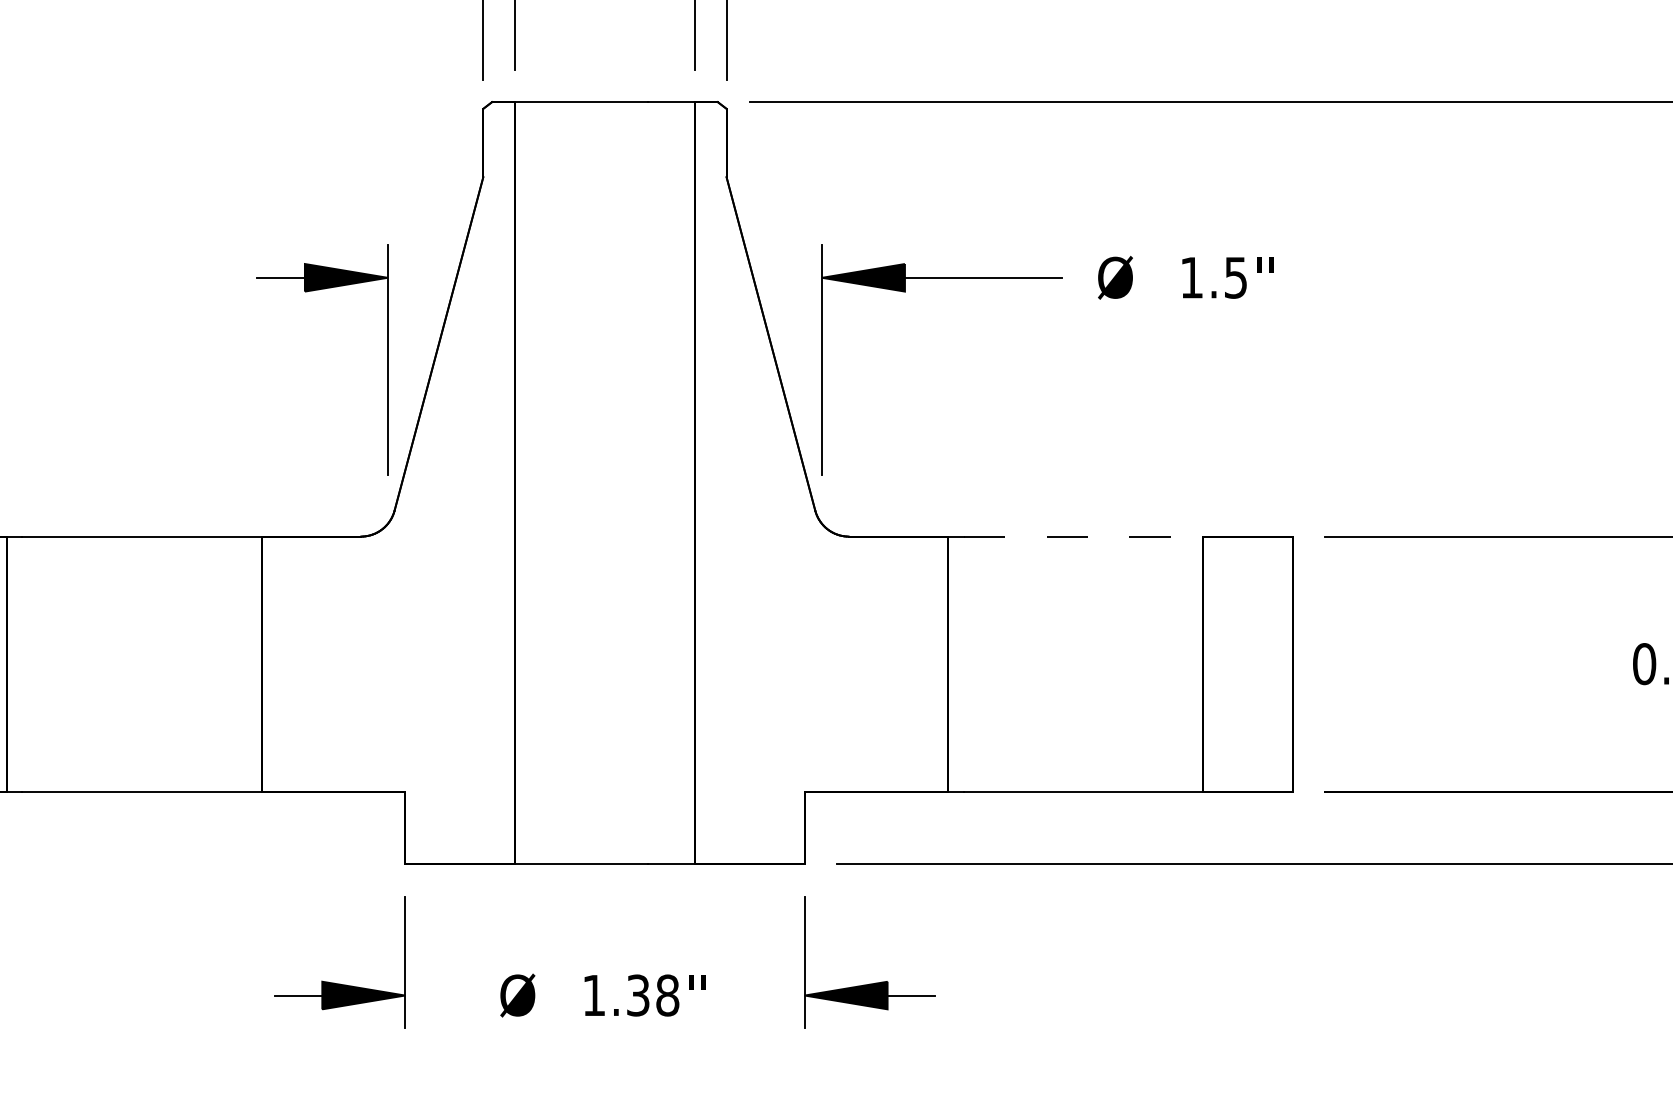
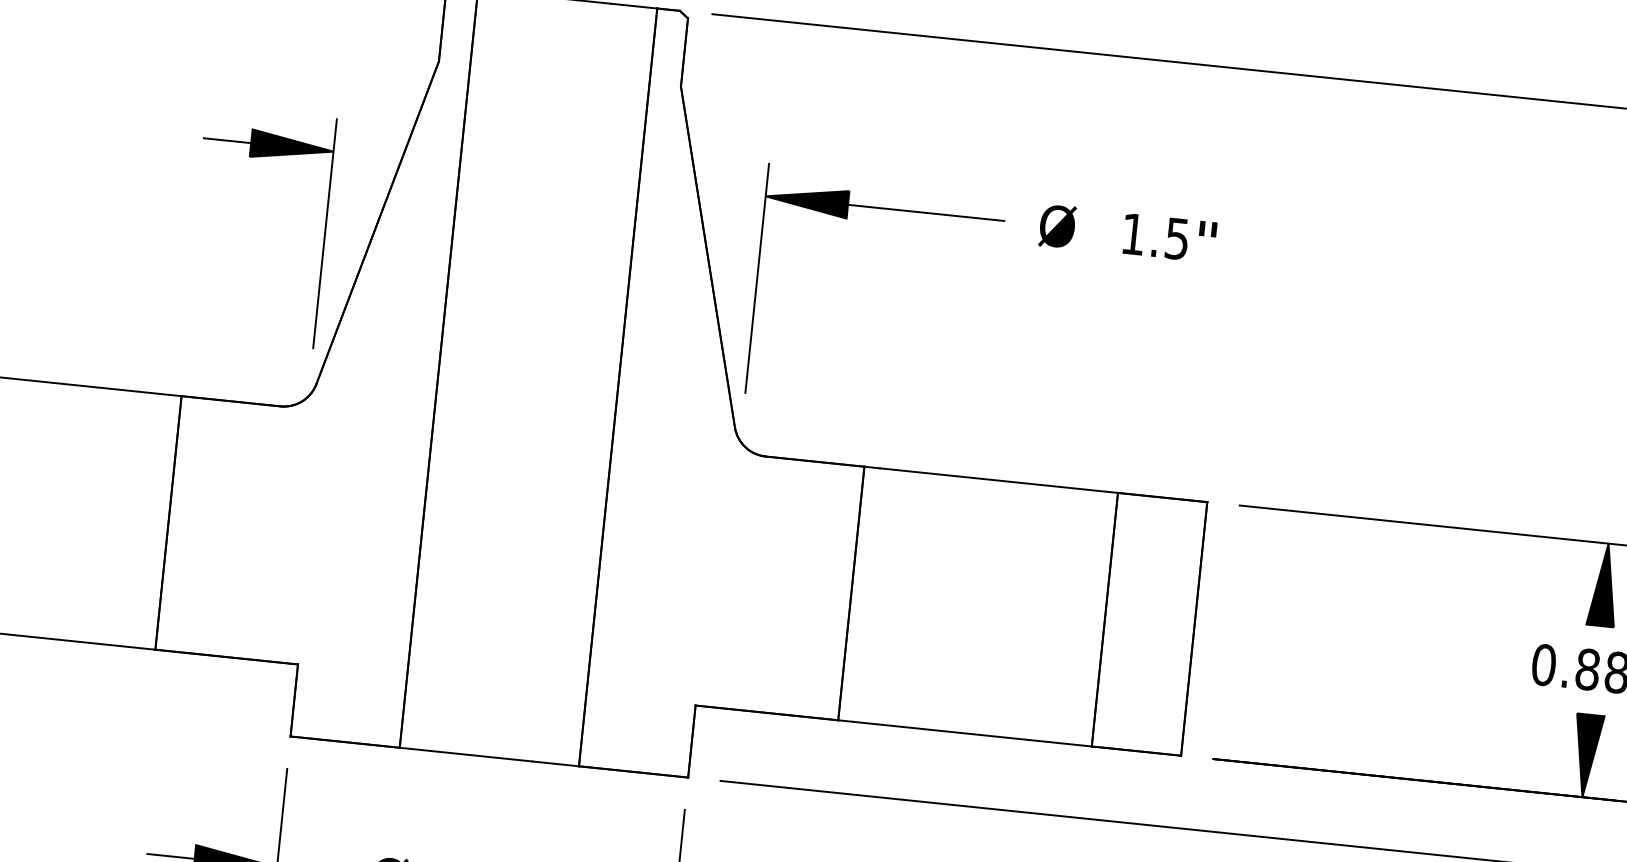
line: (1083, 536) -> (999, 480), dashed -> solid

